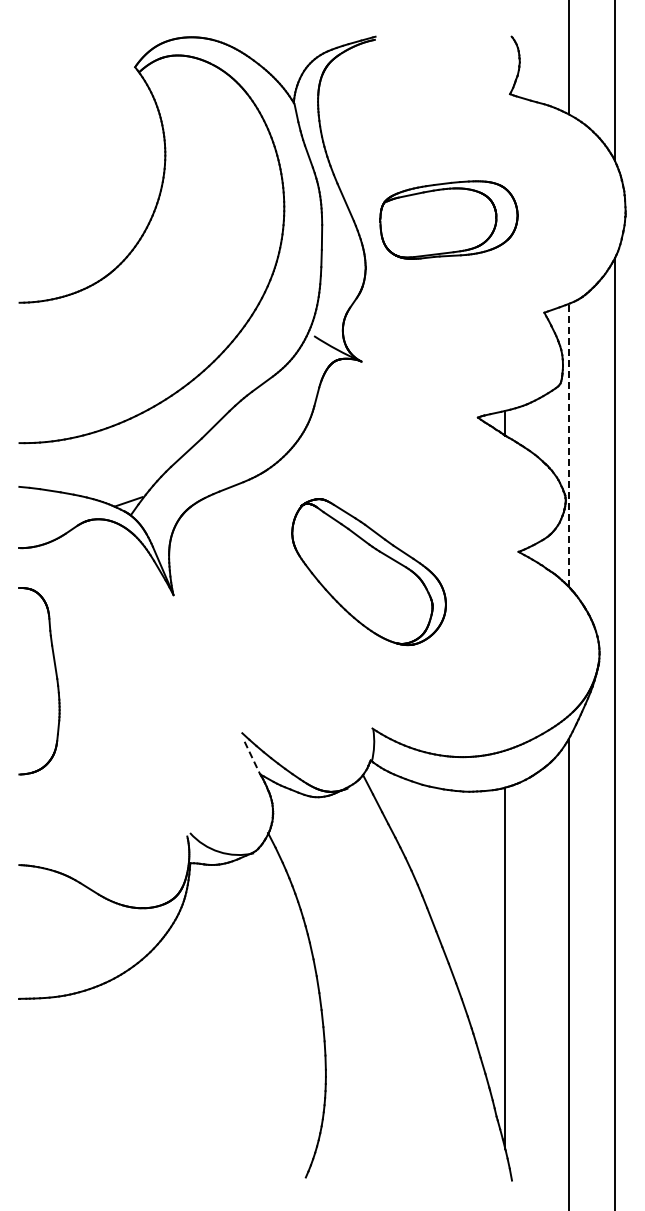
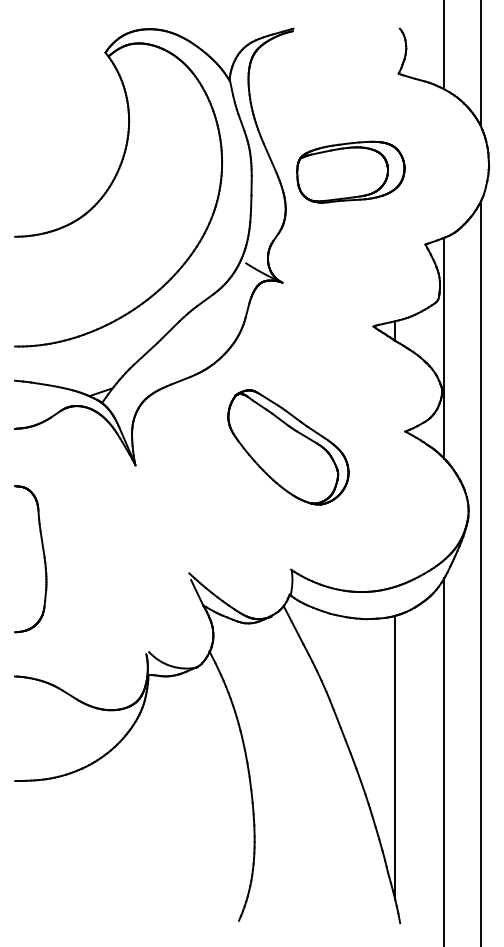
line: (568, 444) -> (444, 347), dashed -> solid
part: (56, 681) -> (44, 559), moved
line: (252, 758) -> (197, 593), dashed -> solid

